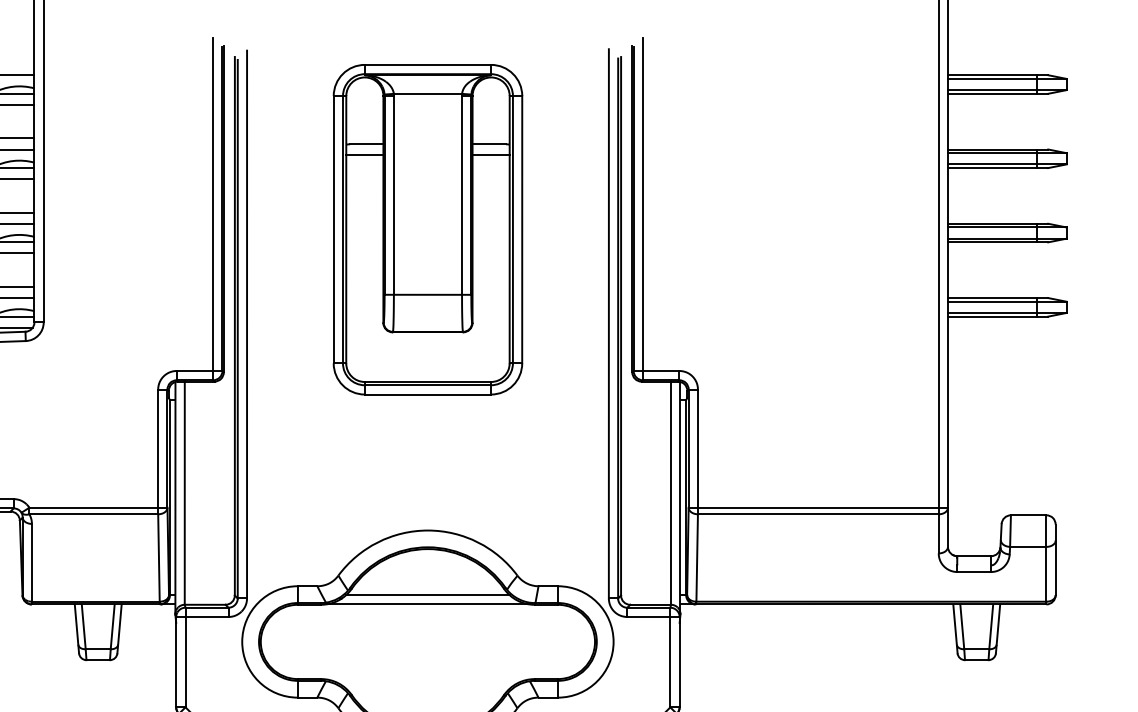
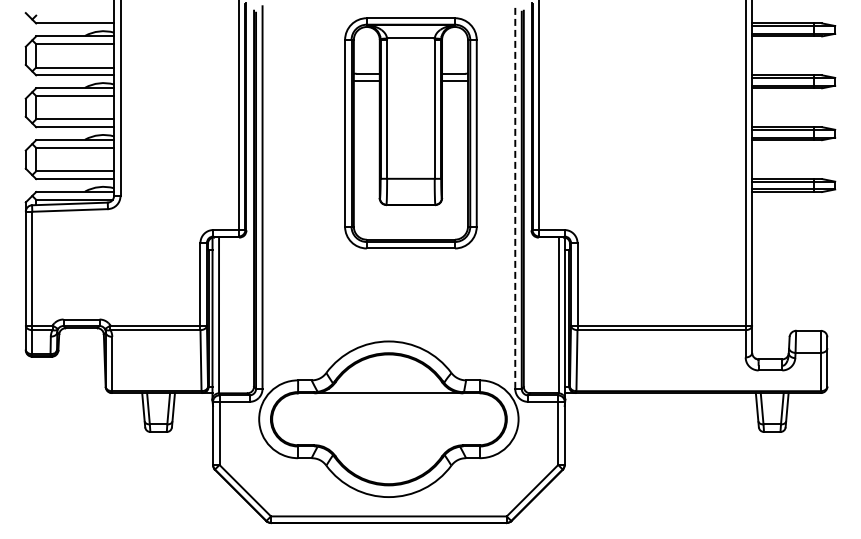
part: (427, 229) -> (410, 133), moved
line: (609, 324) -> (515, 197), solid -> dashed
line: (427, 594) -> (388, 386), removed

